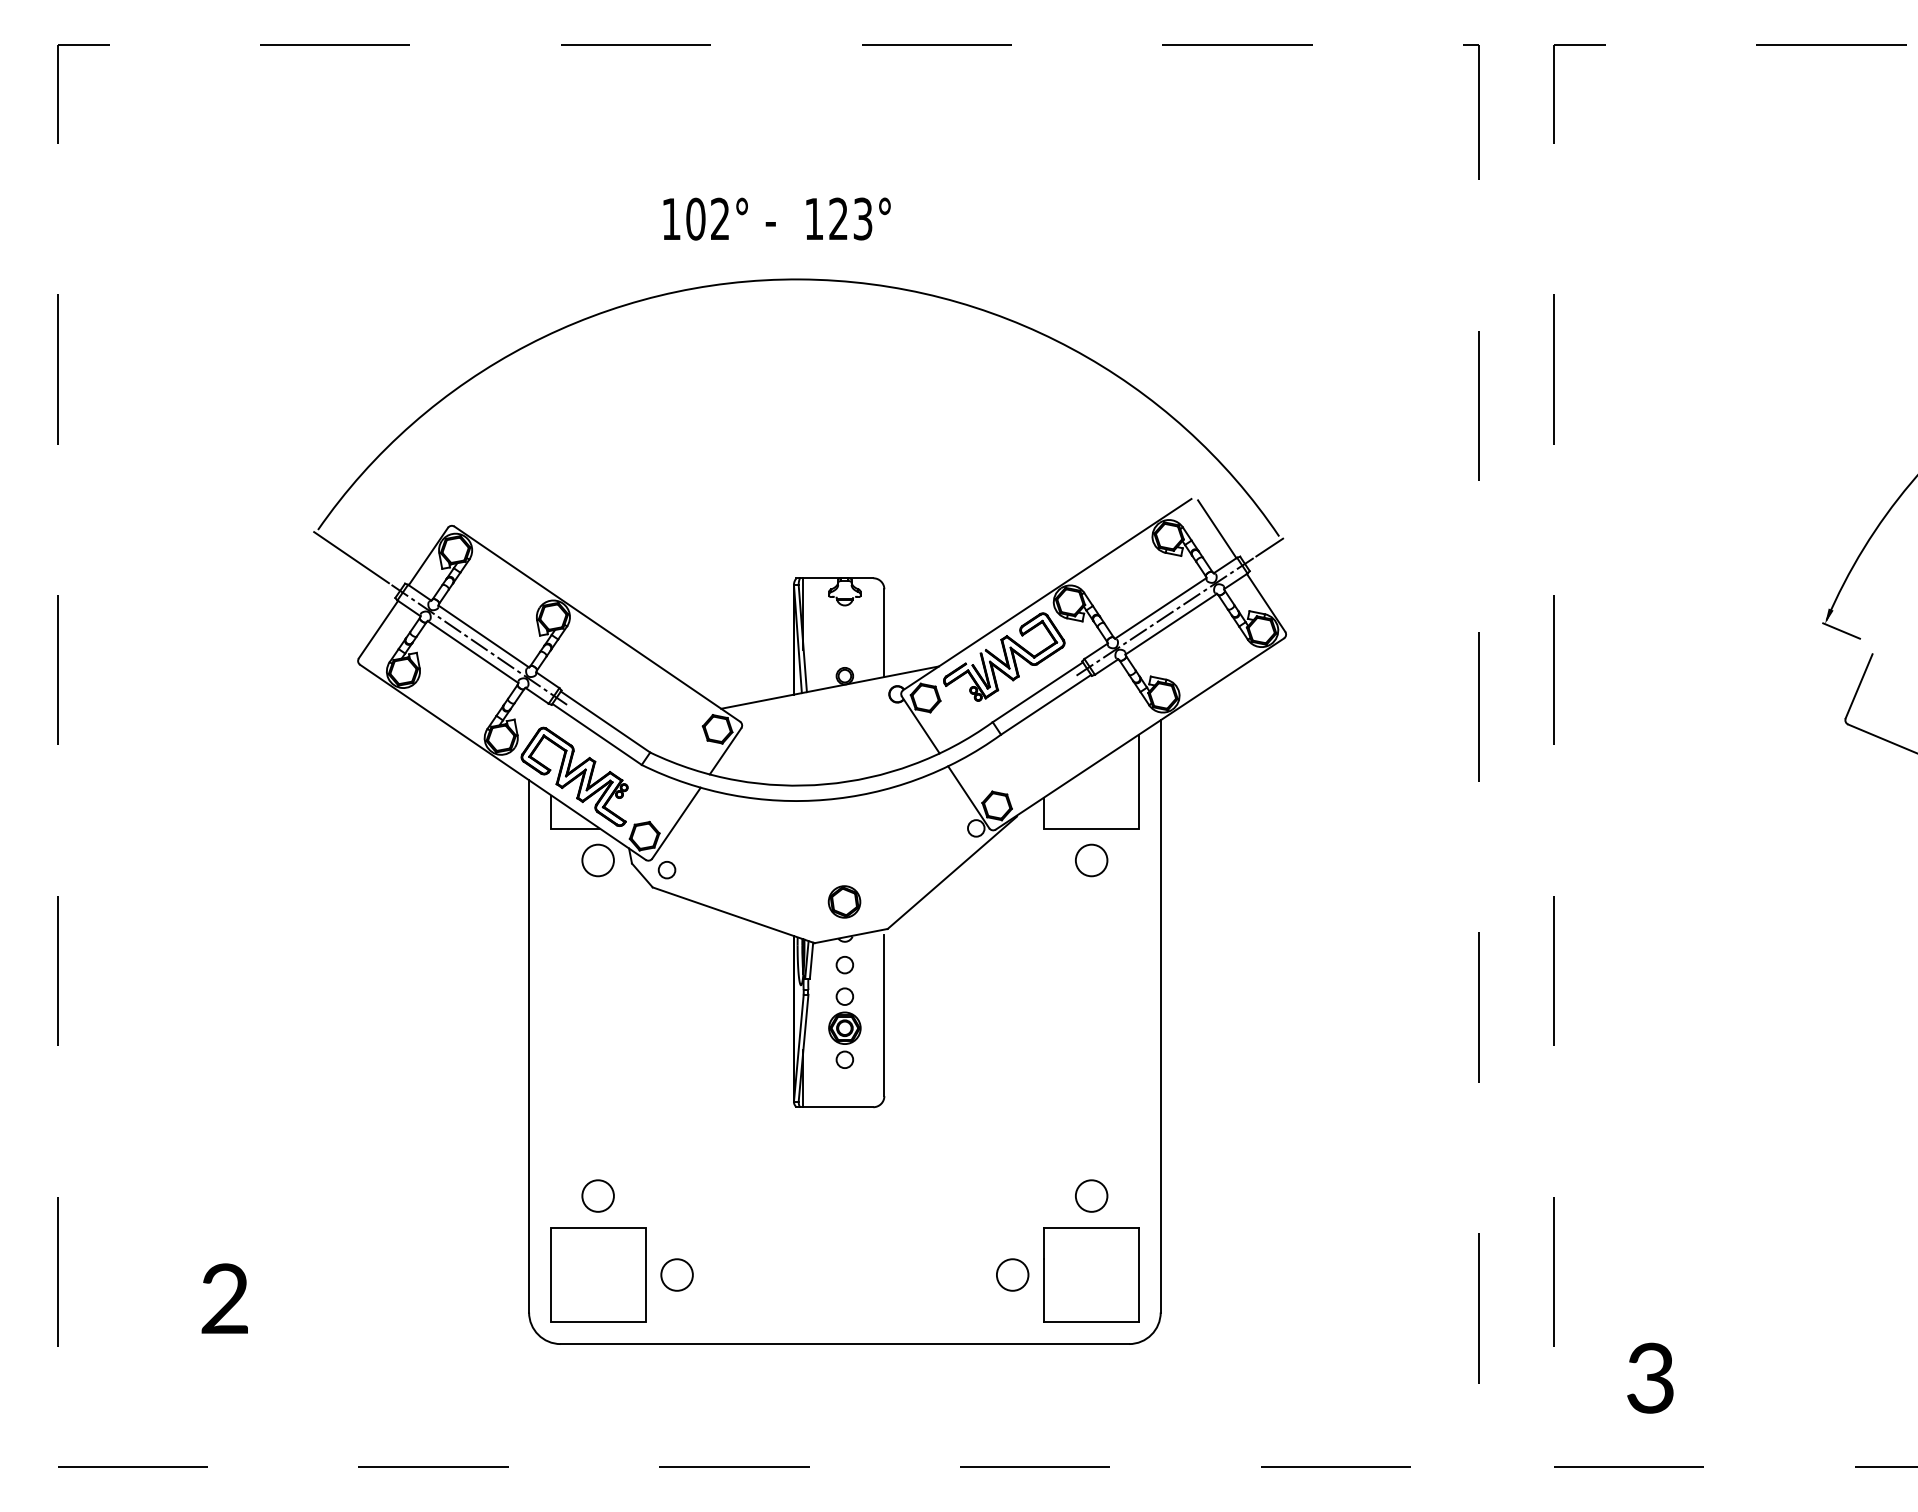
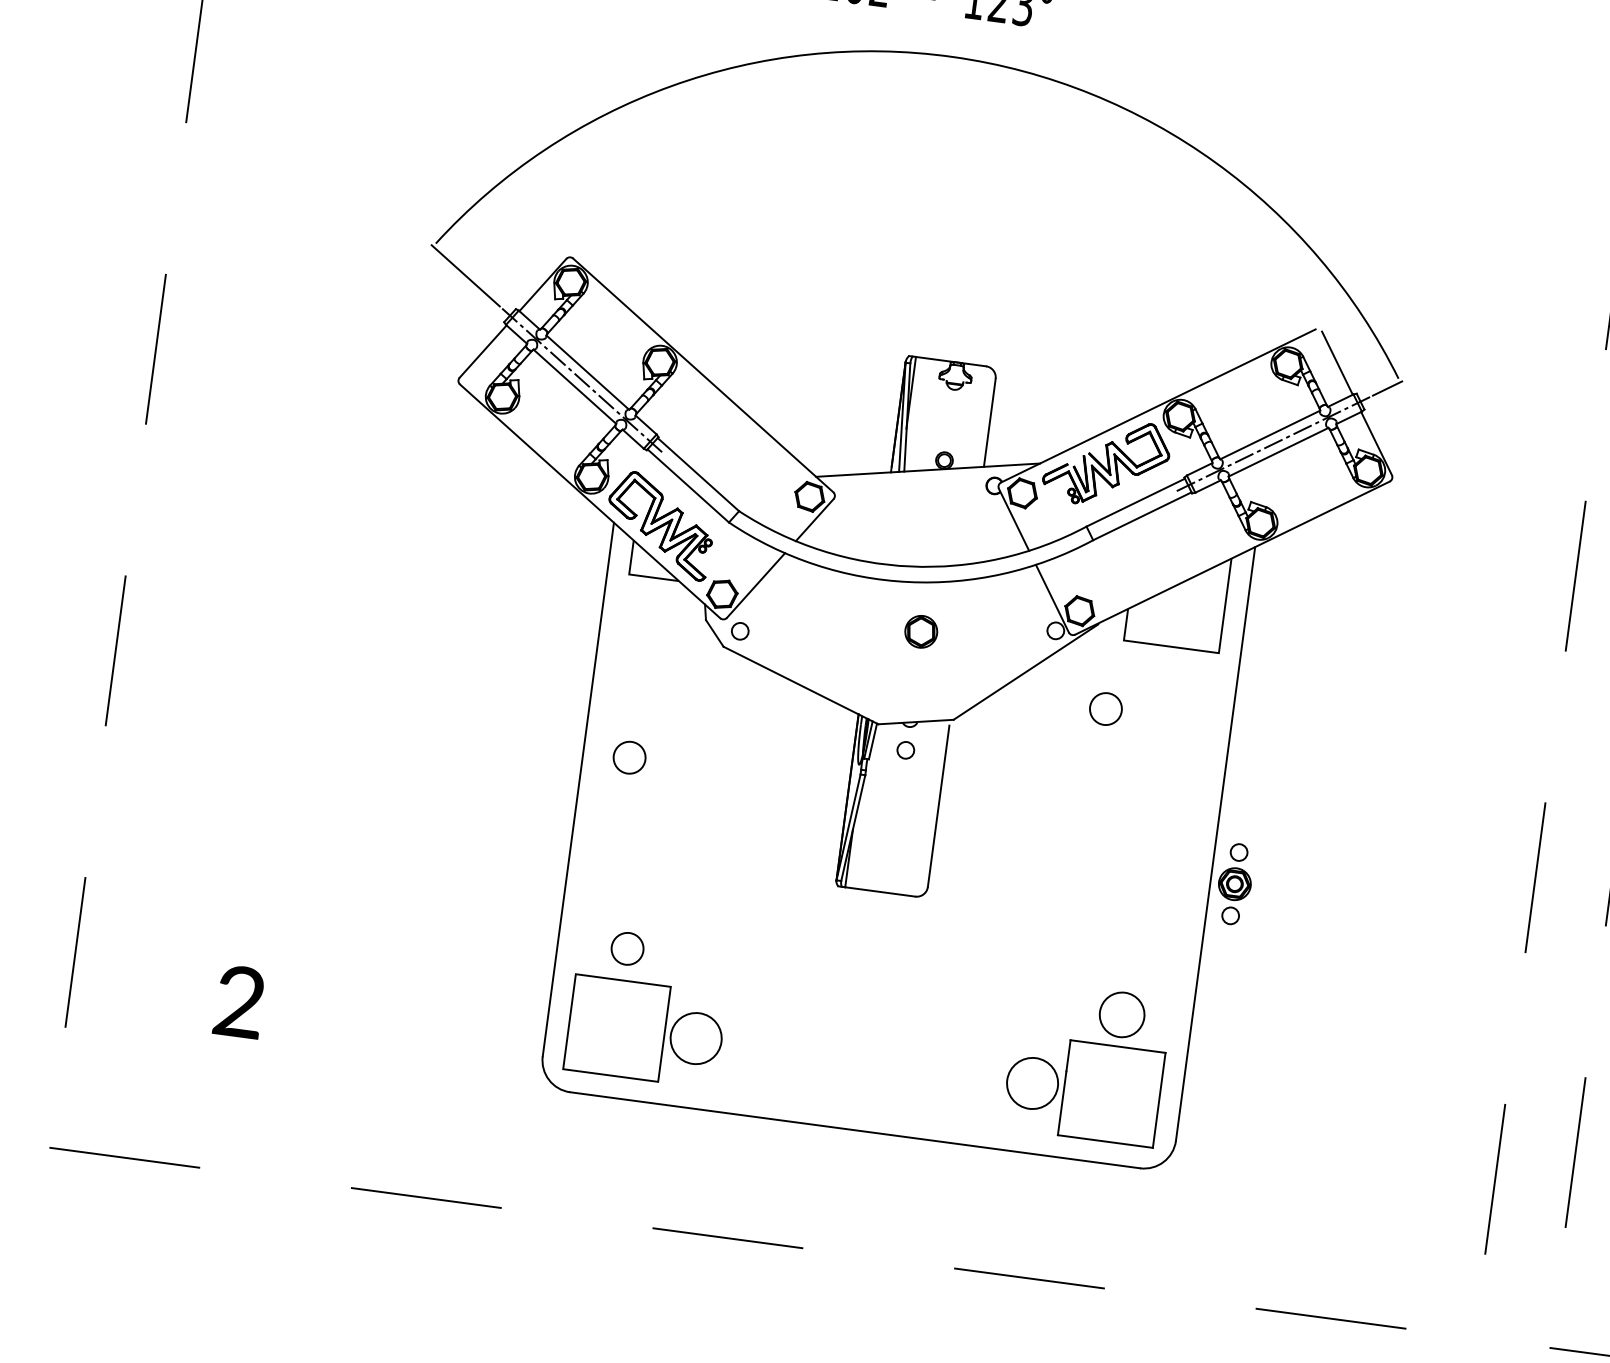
circle: (597, 860) -> (628, 757), moved
circle: (1091, 860) -> (1105, 709), moved
part: (844, 901) -> (921, 631), moved
part: (844, 1027) -> (1234, 883), moved
circle: (1091, 1195) -> (1122, 1014), size x1.4
circle: (676, 1274) -> (695, 1037), size x1.6
circle: (1012, 1274) -> (1032, 1082), size x1.6

